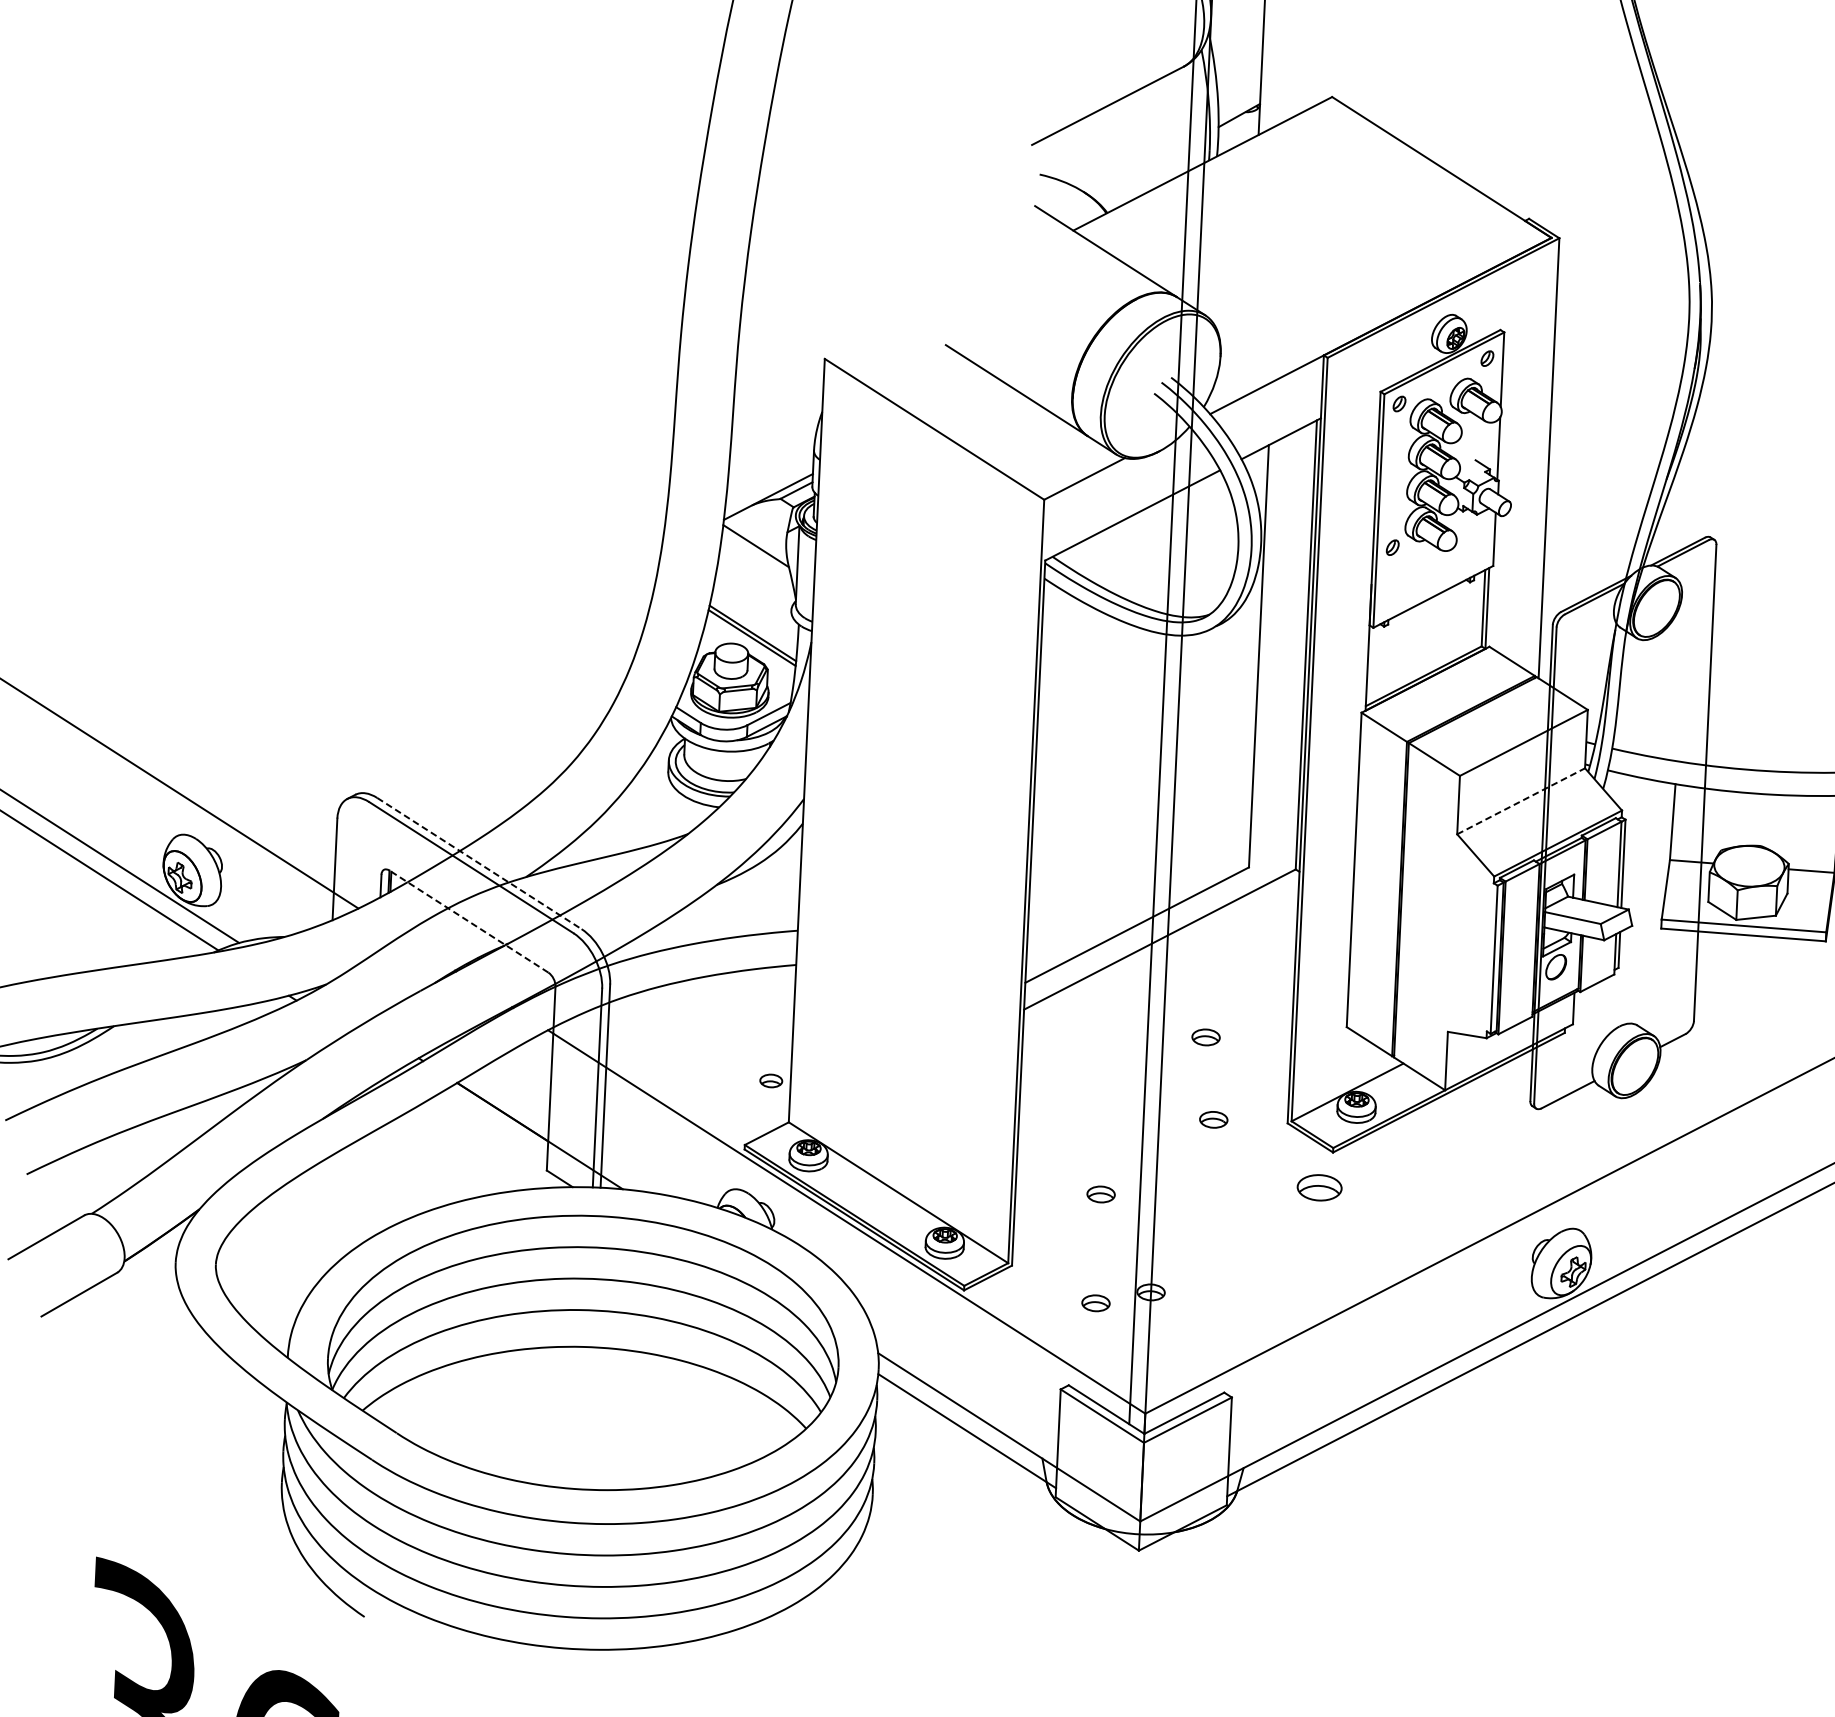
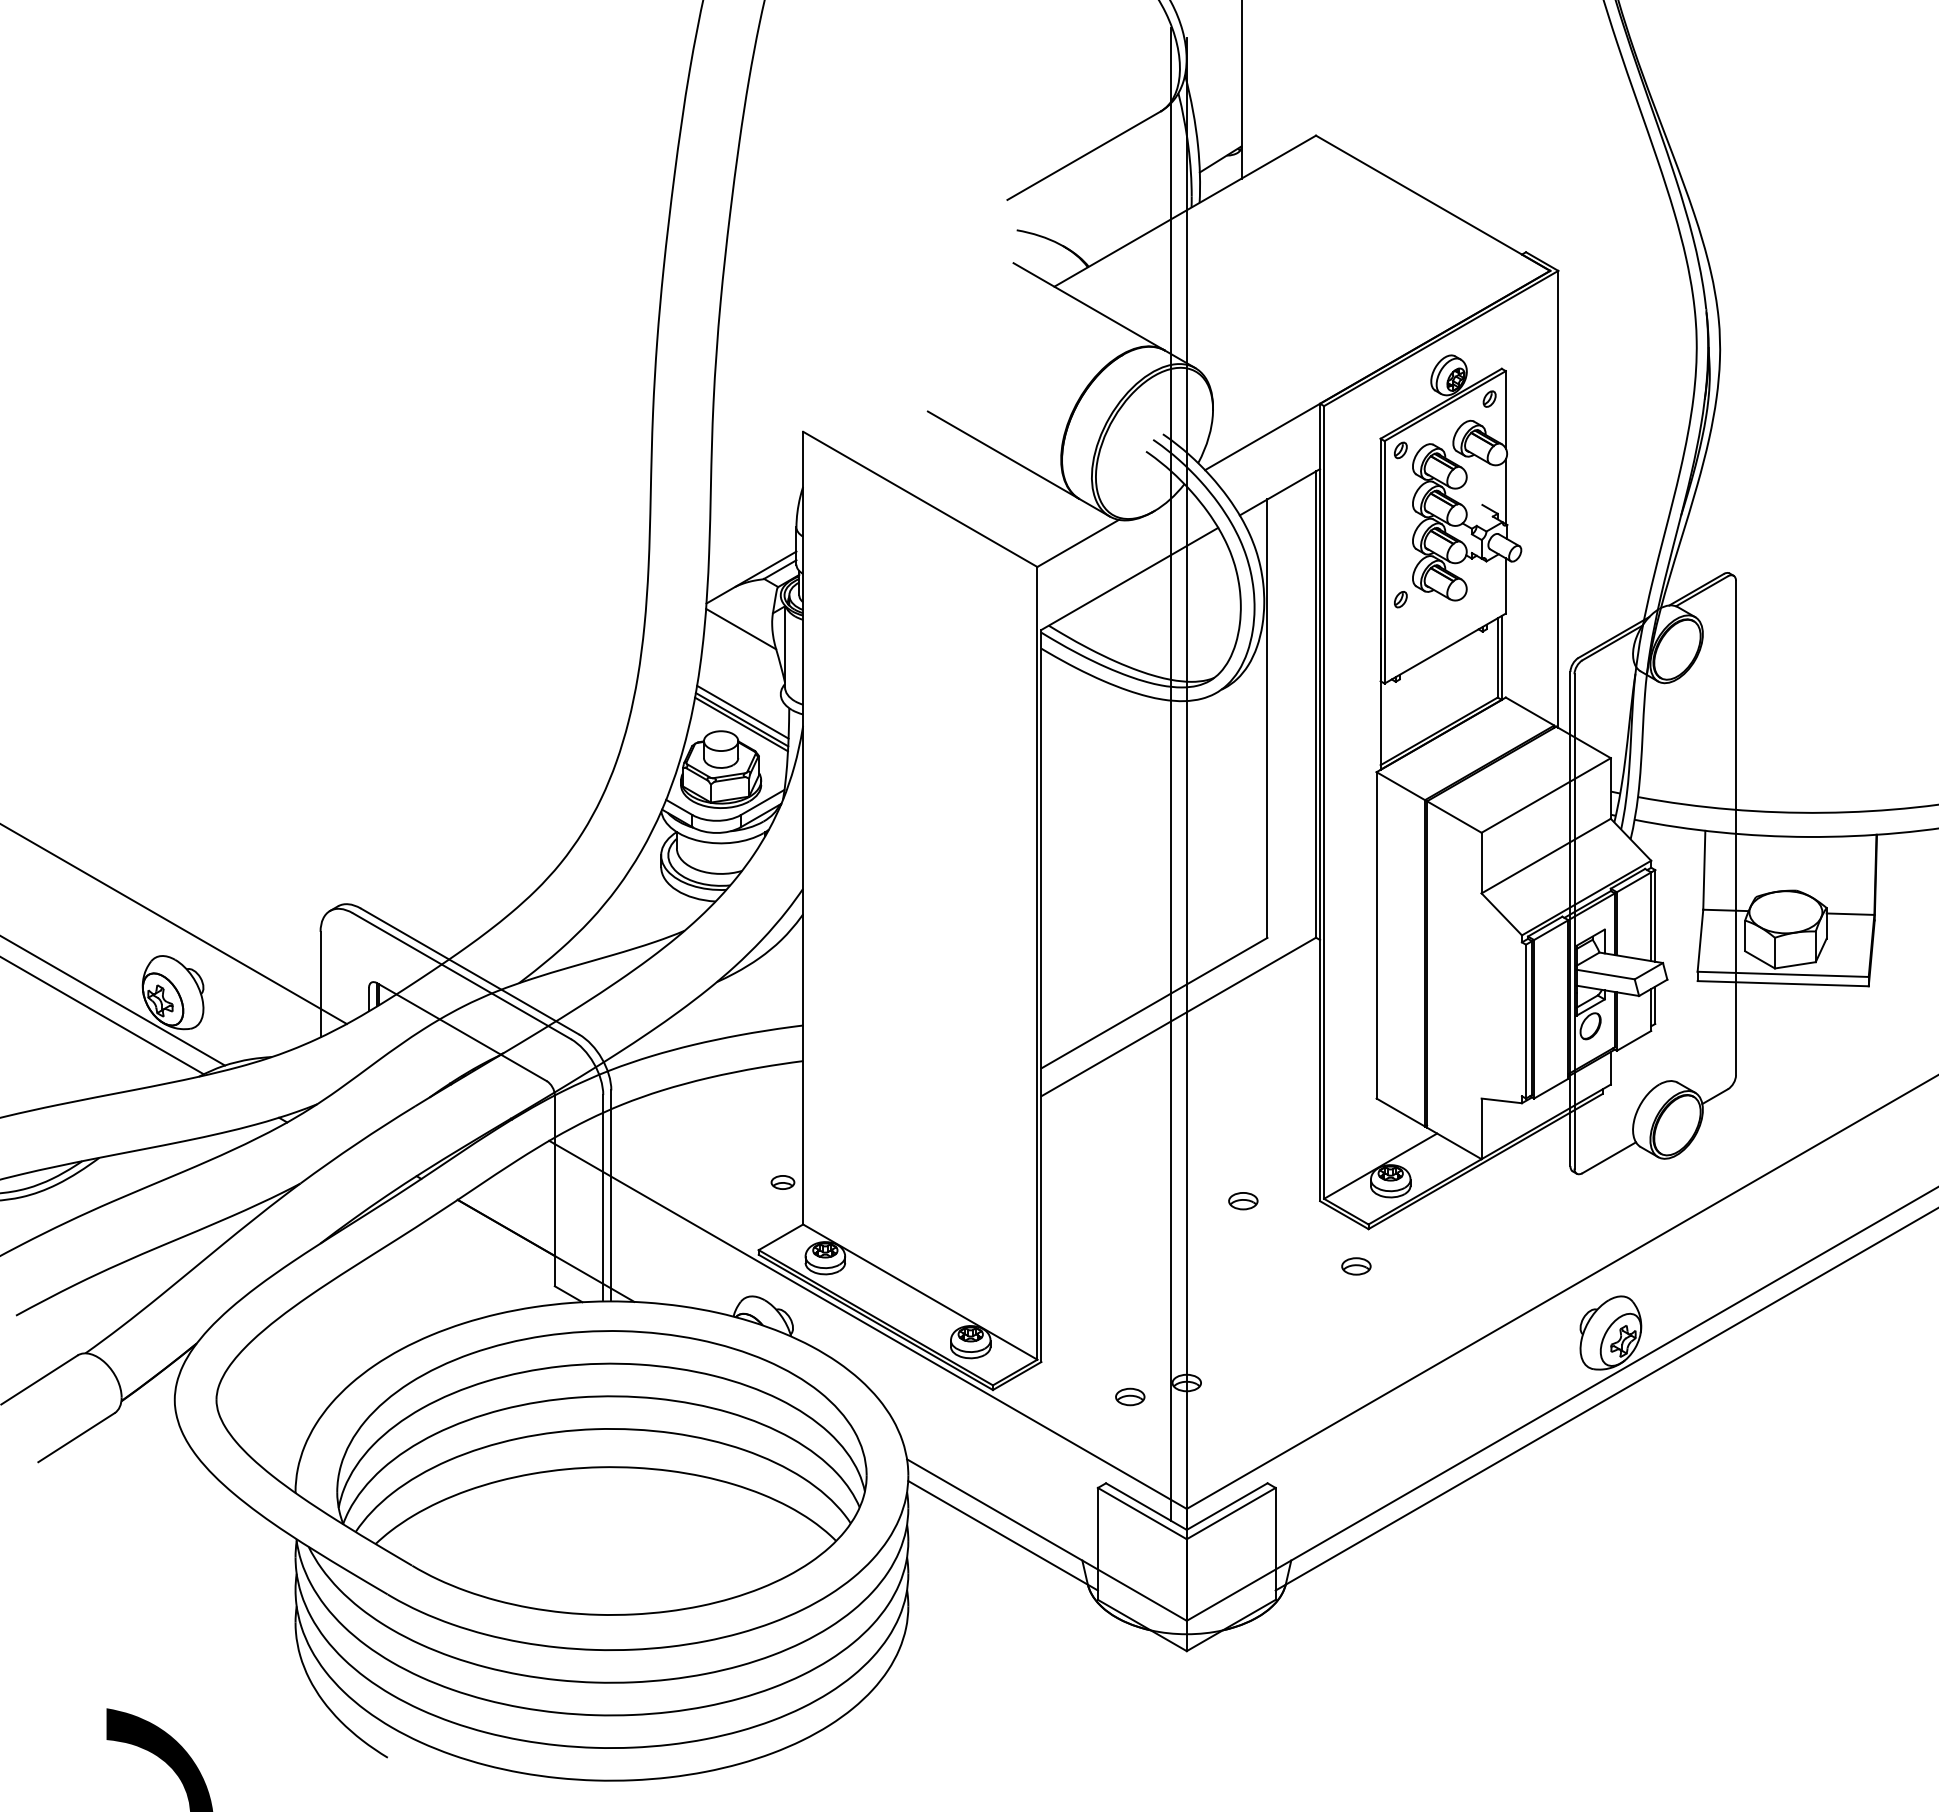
line: (753, 625) -> (742, 711), added
line: (1521, 801) -> (1546, 856), dashed -> solid
line: (479, 863) -> (470, 971), dashed -> solid
line: (468, 921) -> (461, 1032), dashed -> solid
part: (1206, 1037) -> (1231, 1116), removed
part: (1319, 1187) -> (1356, 1266), size x0.62
part: (1101, 1194) -> (1130, 1283), removed

